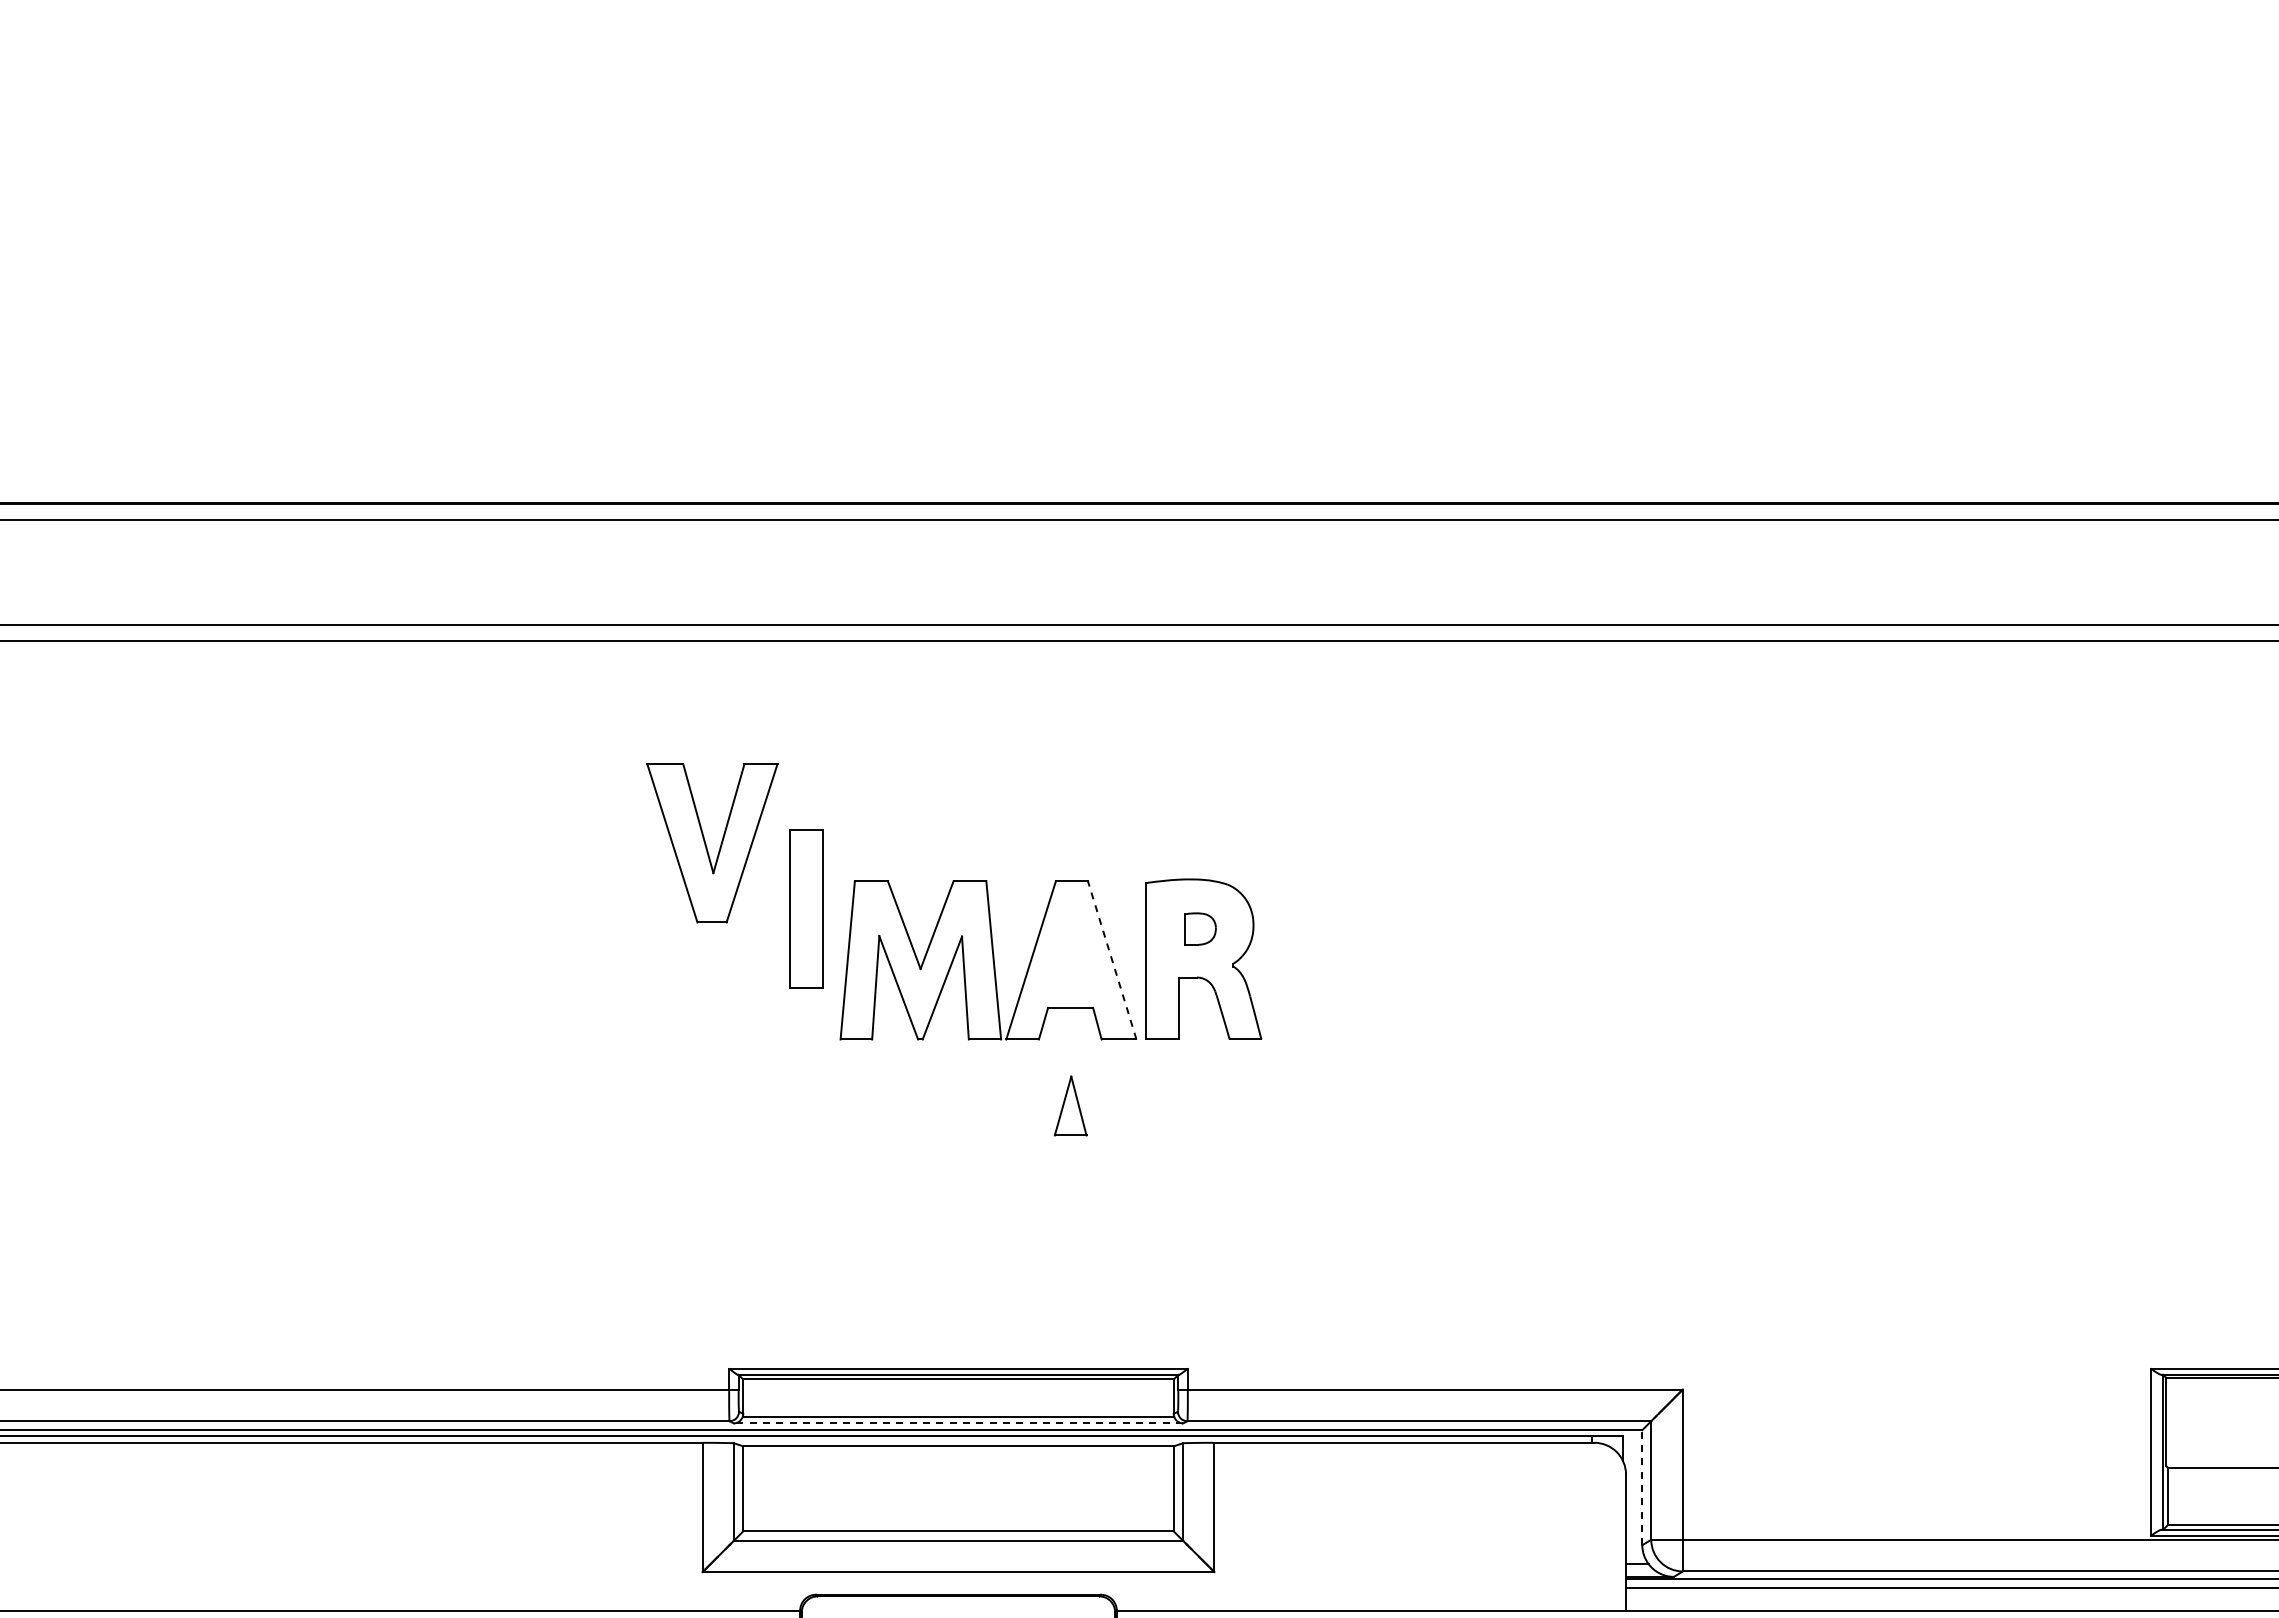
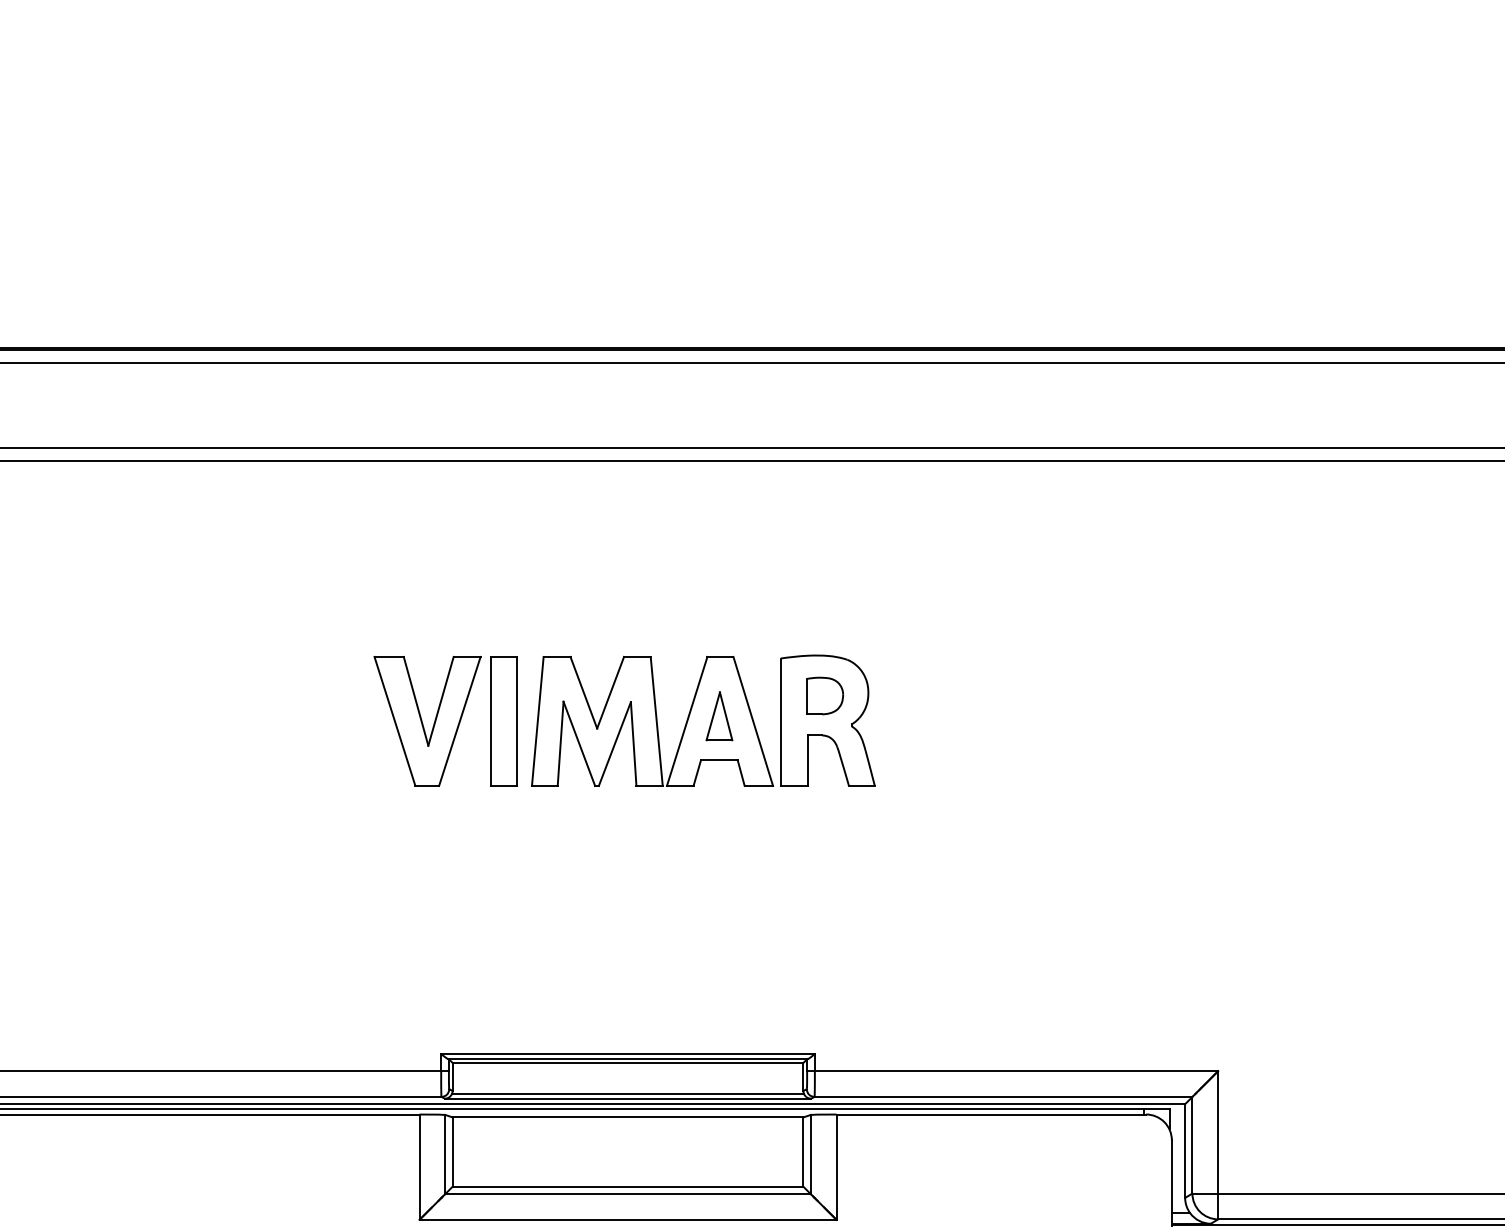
part: (712, 843) -> (427, 721), moved
part: (806, 908) -> (504, 720), moved
part: (1200, 928) -> (825, 695), size x1.43
line: (1112, 960) -> (753, 721), dashed -> solid
part: (1070, 1105) -> (719, 715), moved
line: (958, 1423) -> (628, 1098), dashed -> solid
line: (1642, 1487) -> (1185, 1150), dashed -> solid

